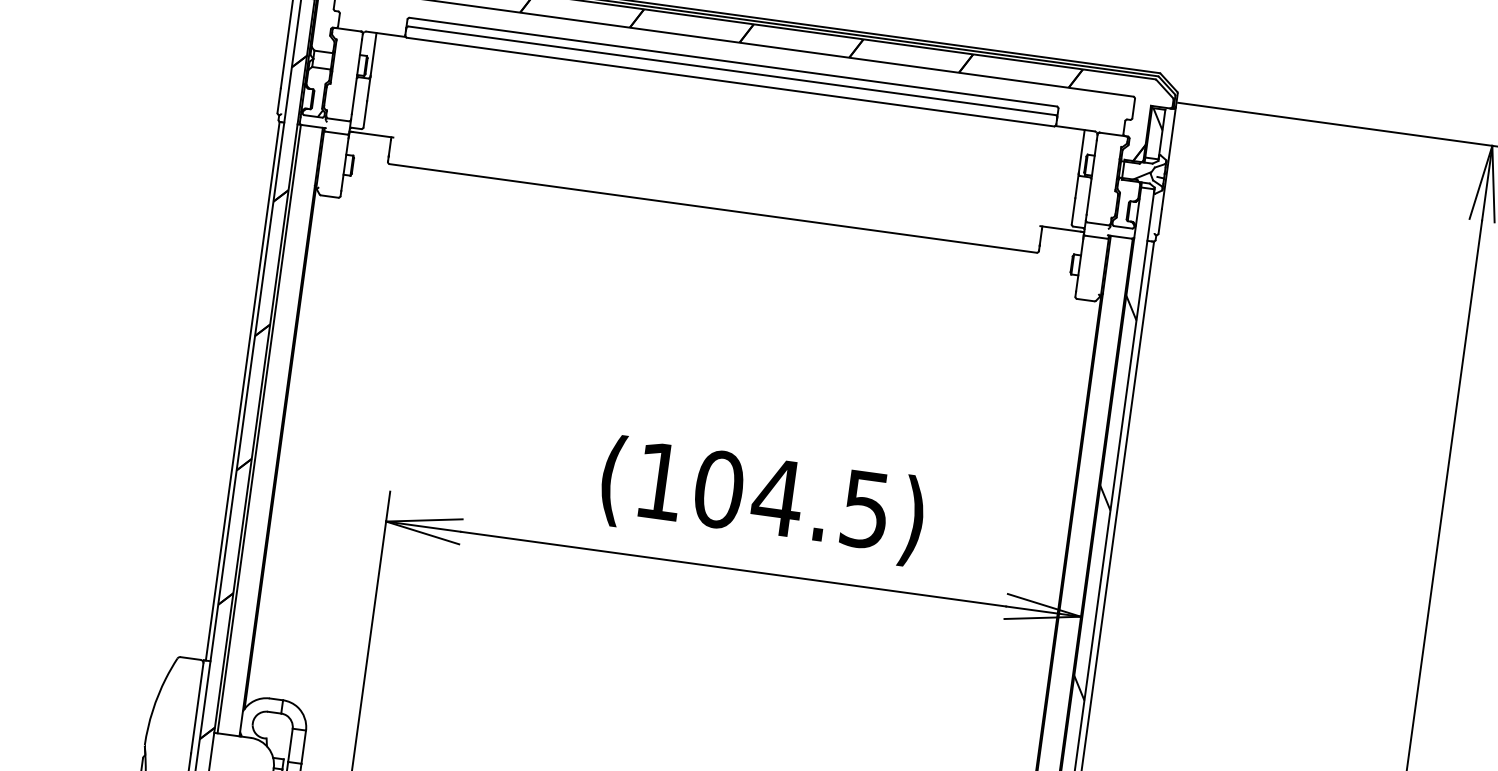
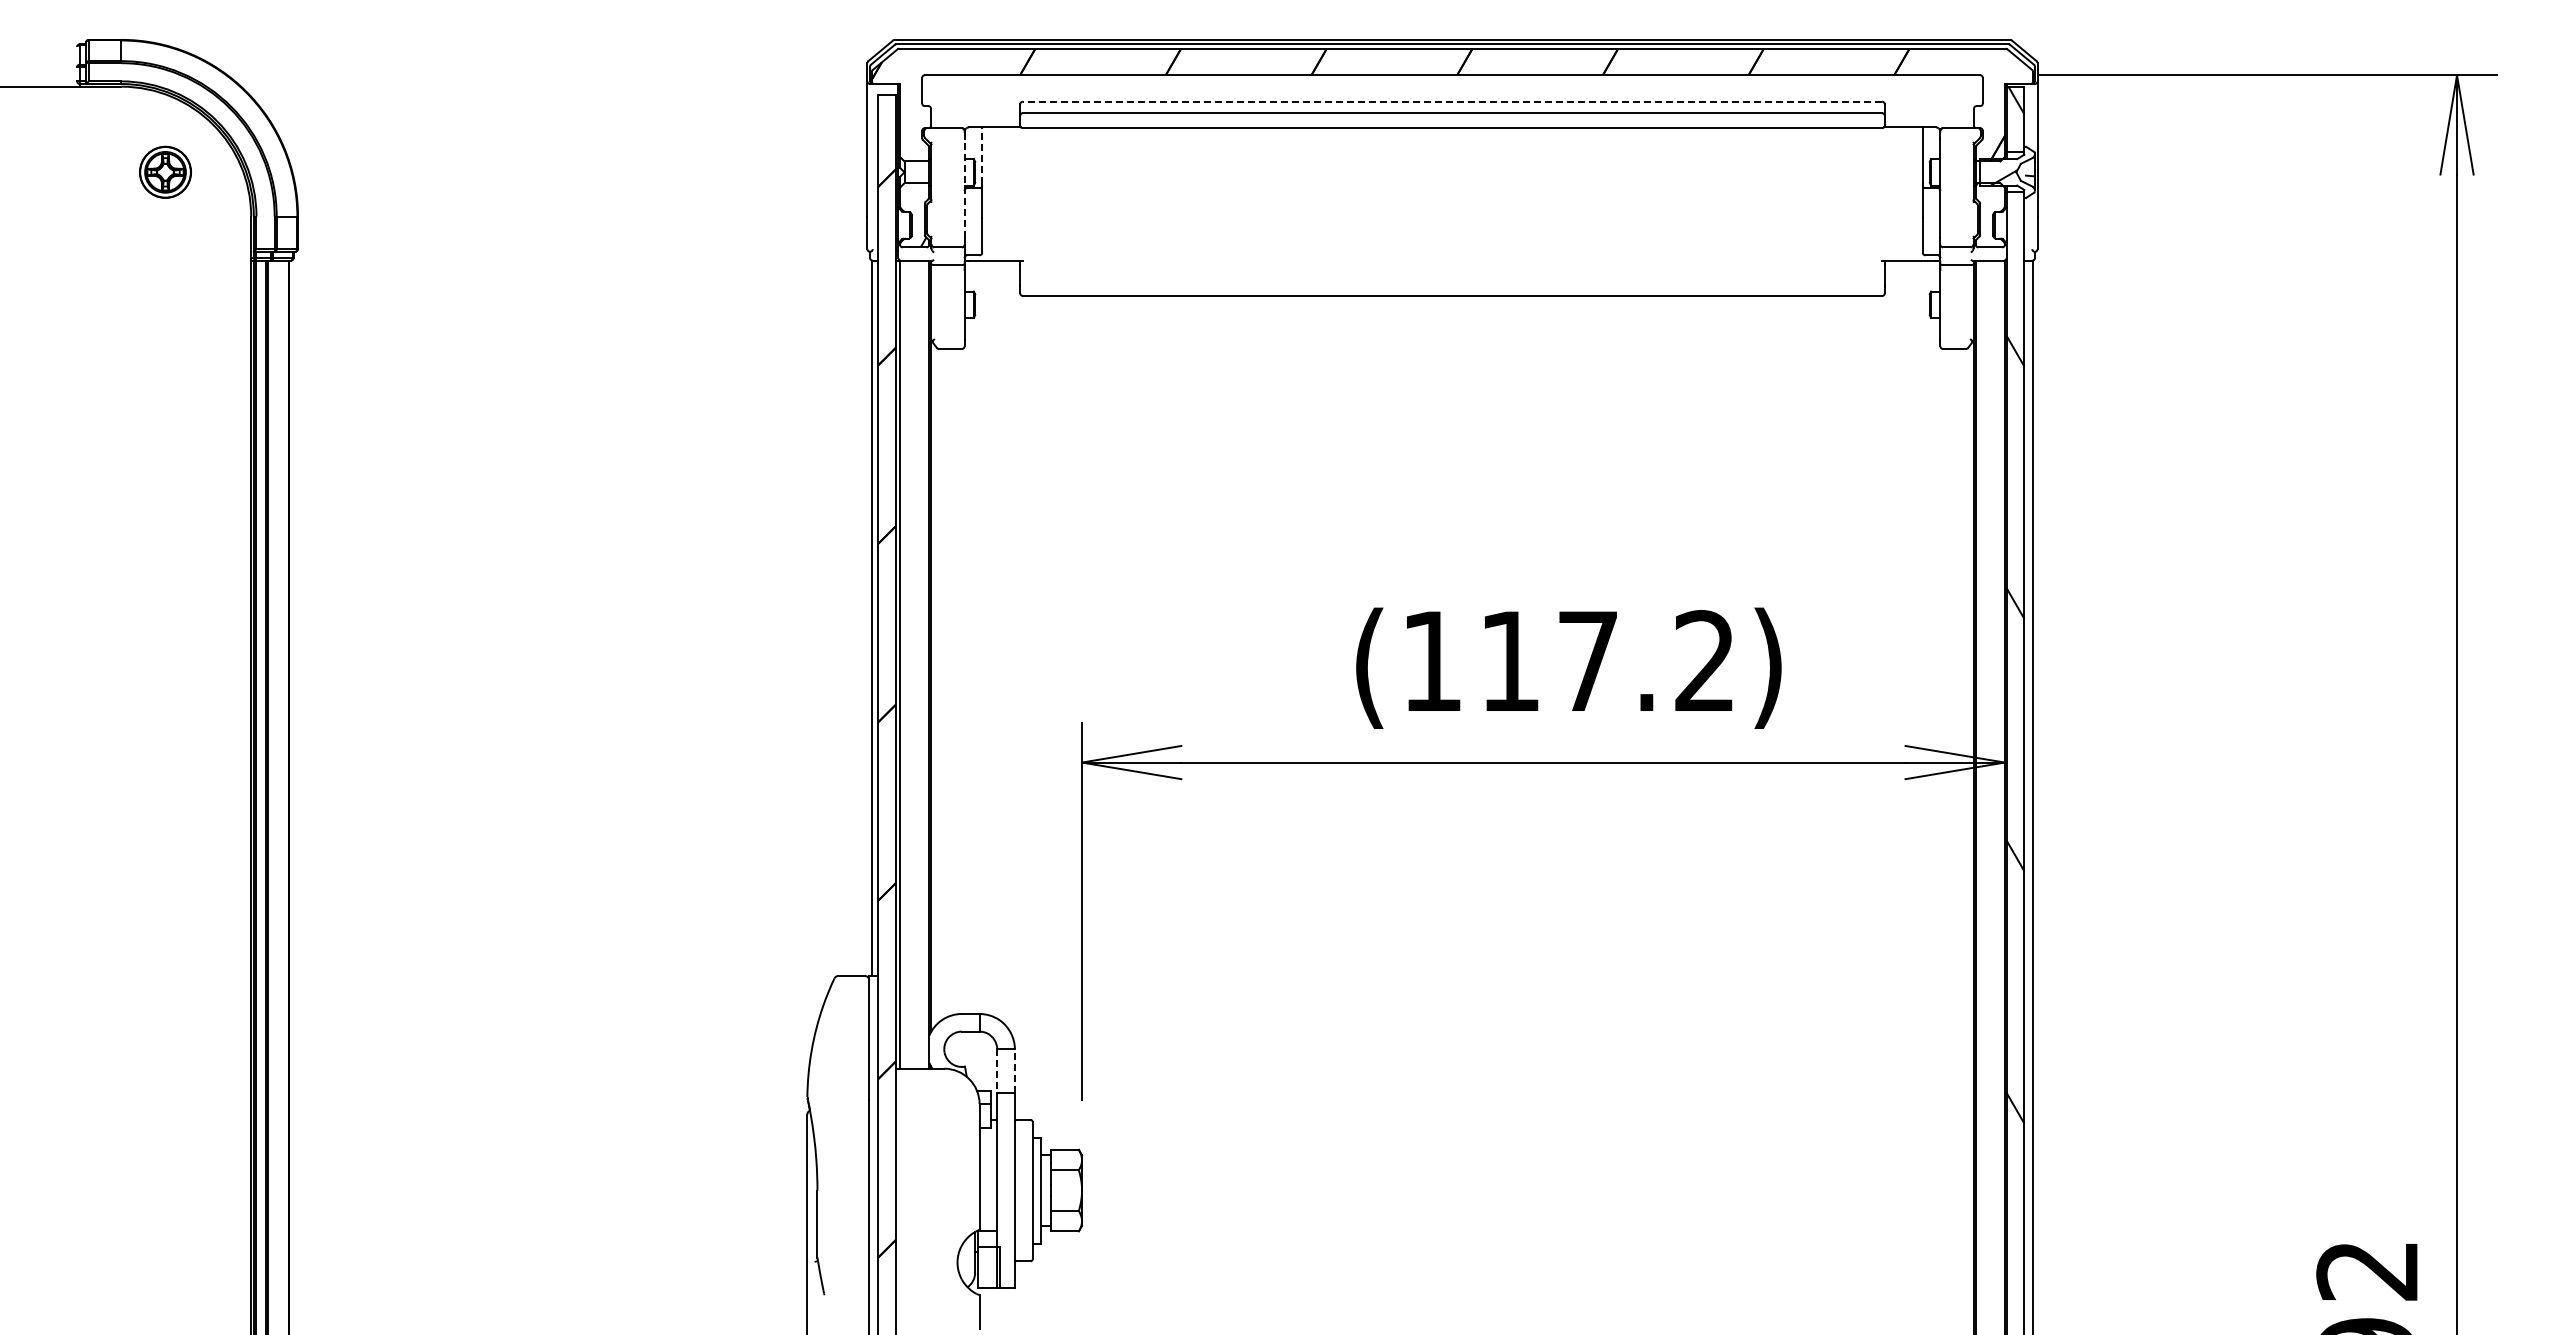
line: (373, 54) -> (982, 155), solid -> dashed
line: (733, 62) -> (1452, 101), solid -> dashed
line: (356, 76) -> (964, 187), solid -> dashed
text: (791, 499) -> (1606, 661), (104.5) -> (117.2)
line: (290, 745) -> (997, 1071), solid -> dashed
line: (303, 746) -> (1014, 1070), solid -> dashed

